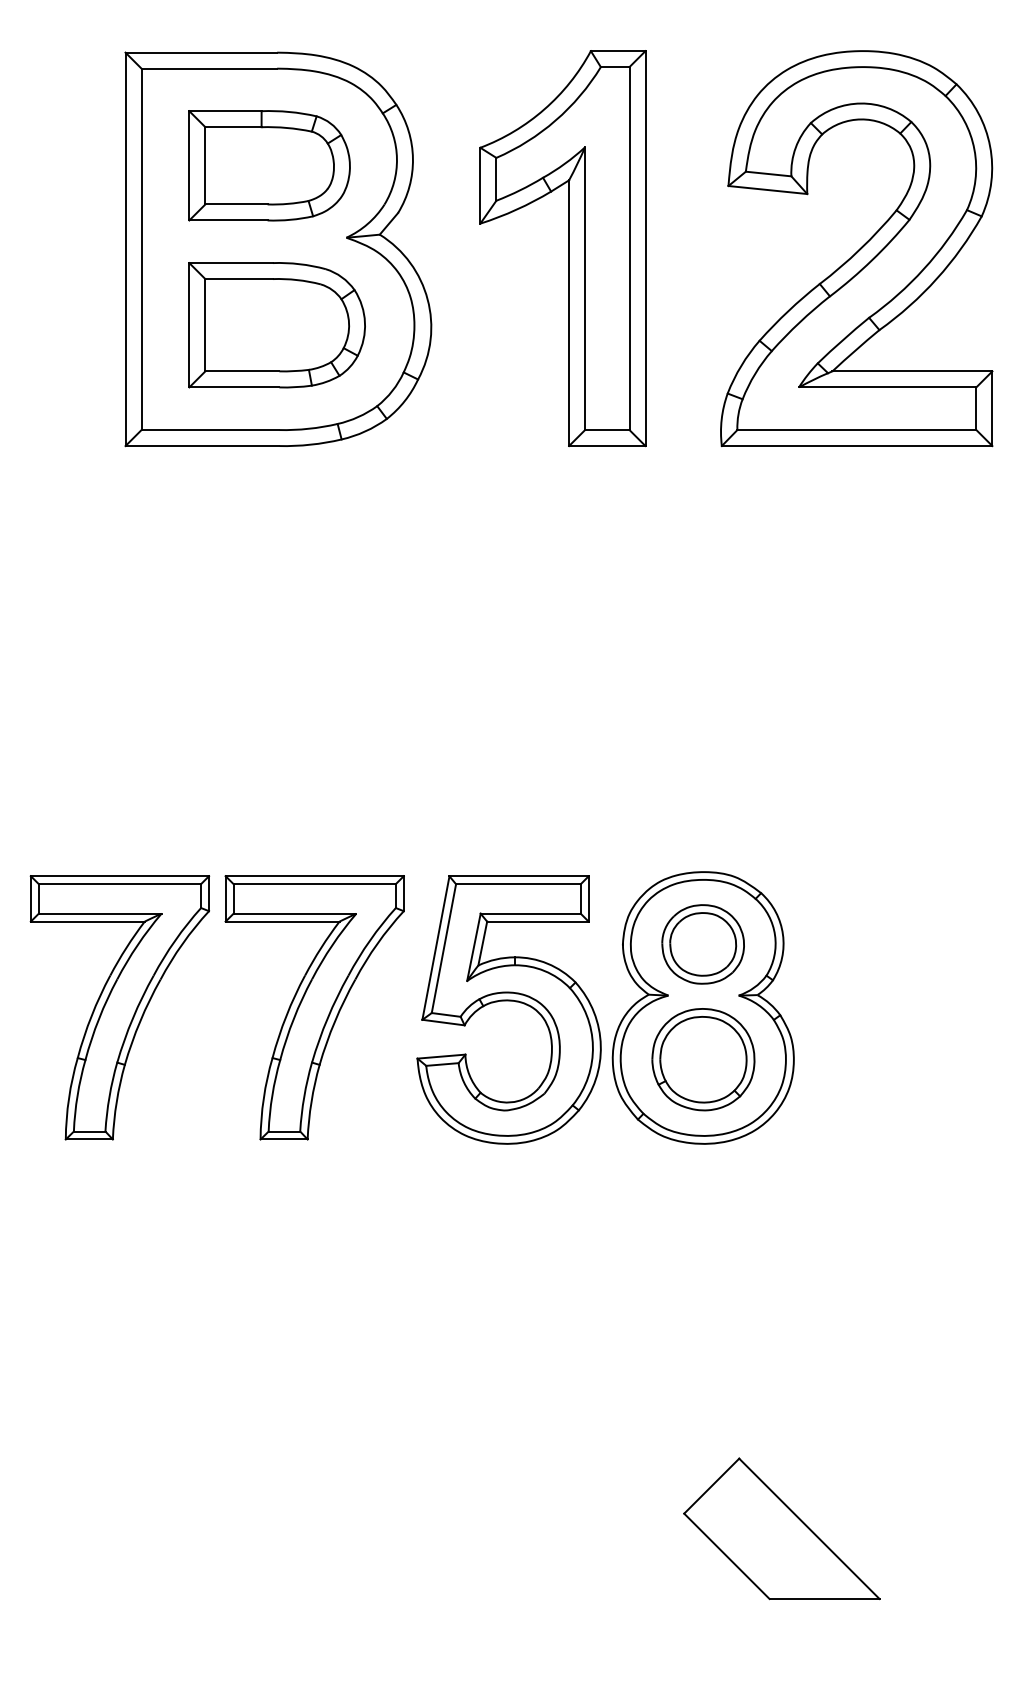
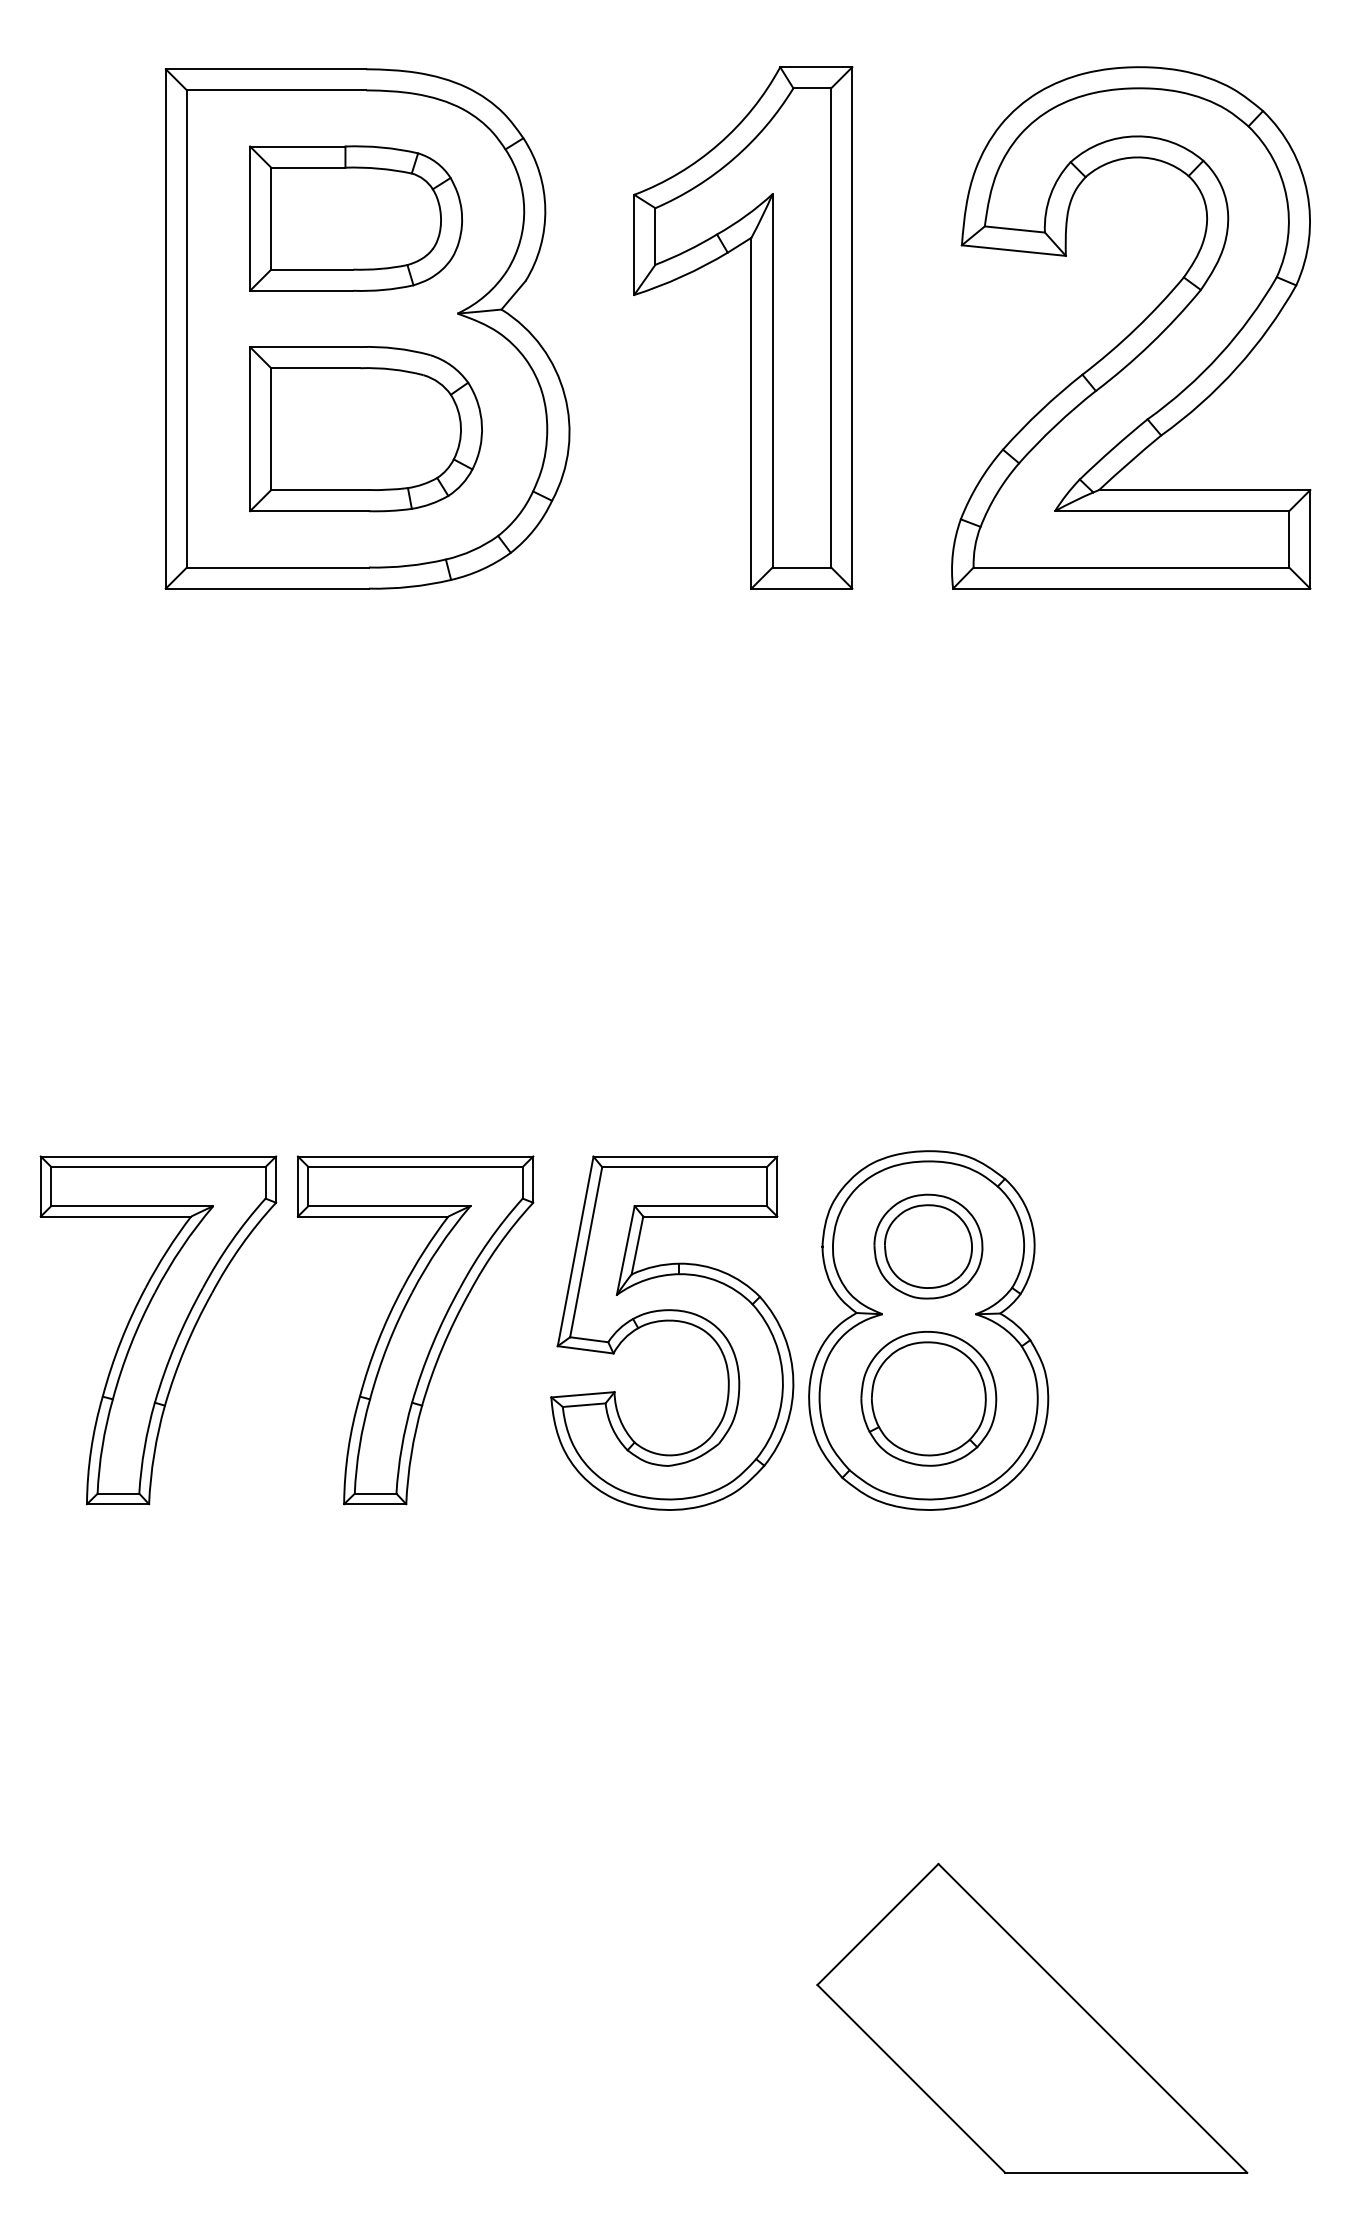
part: (781, 1528) -> (1032, 2017), size x1.67

